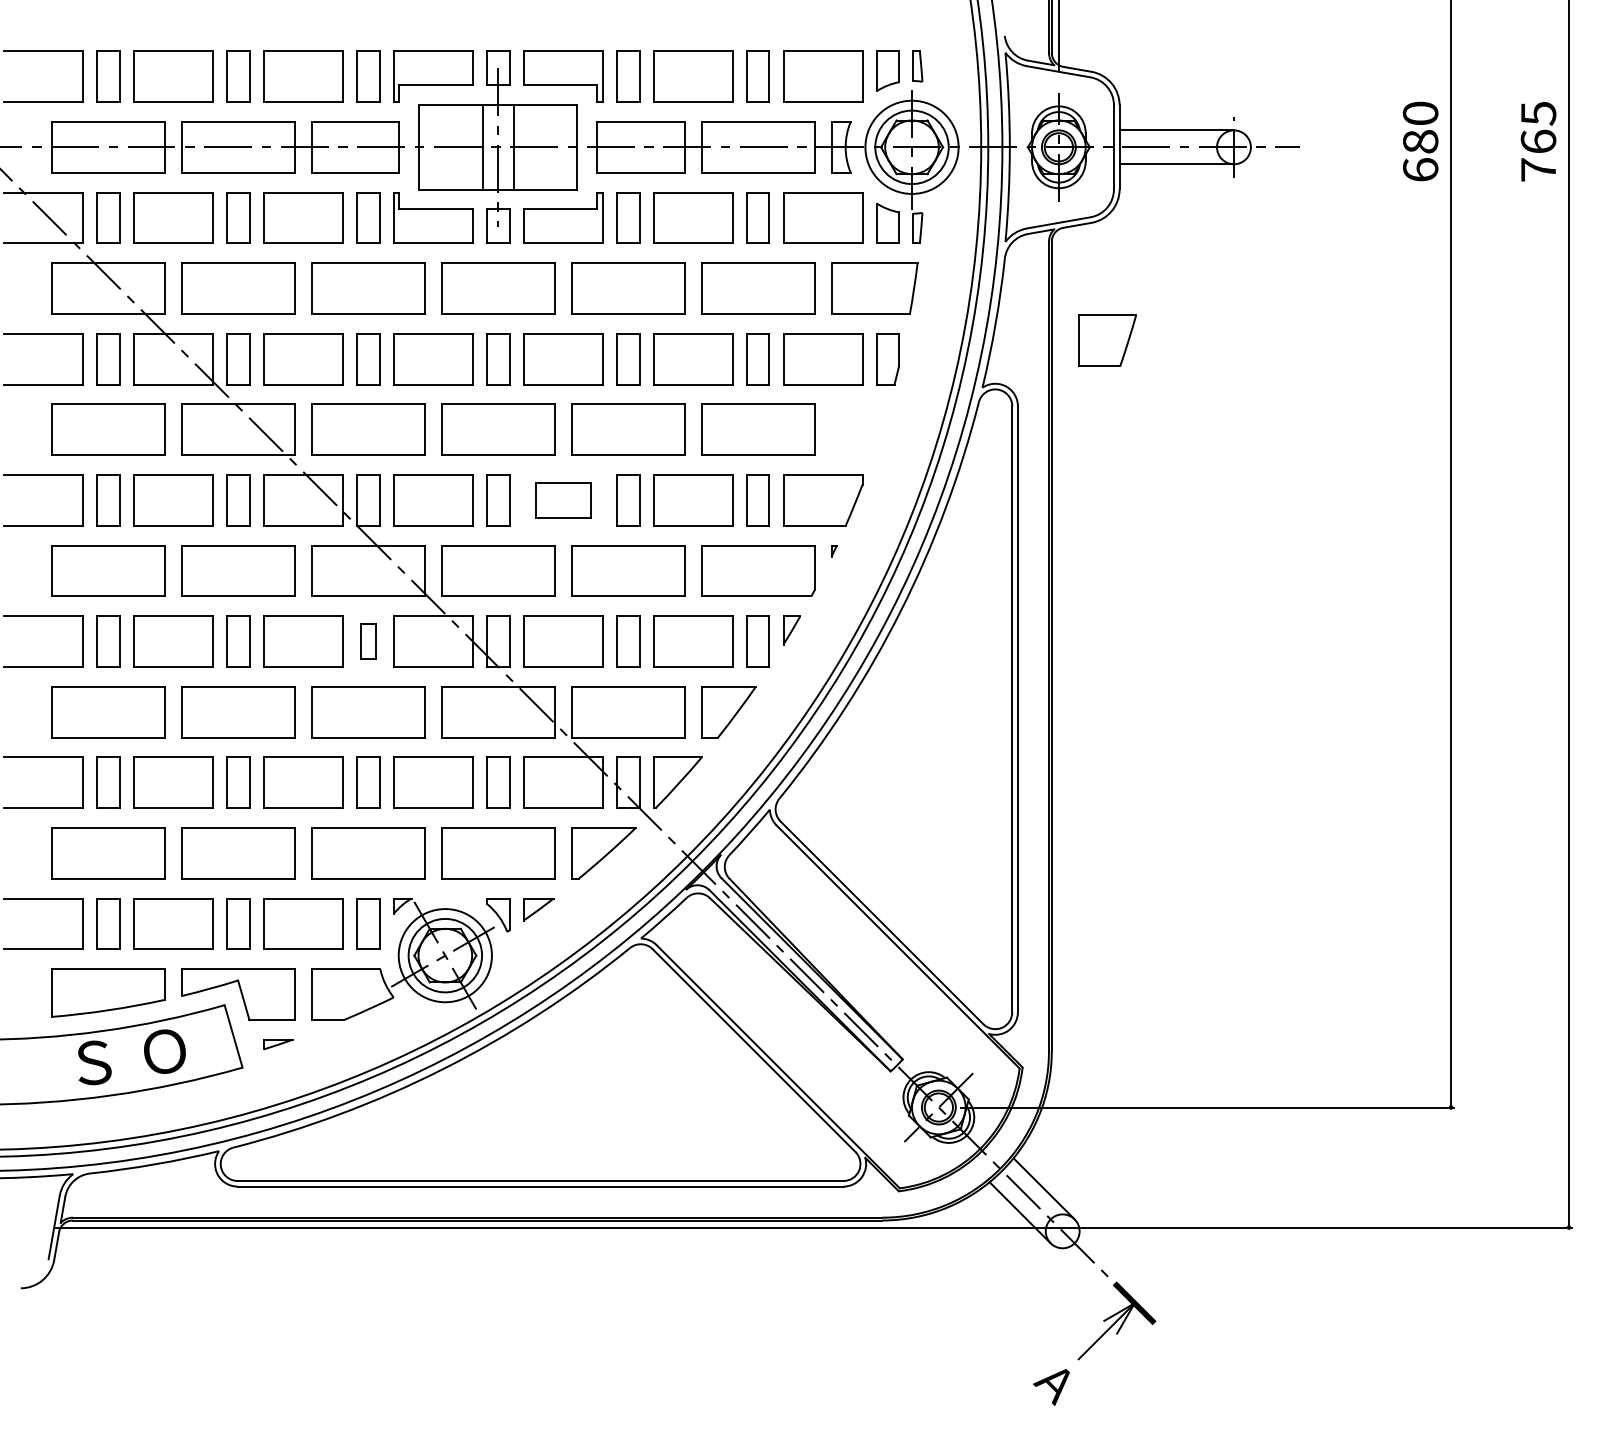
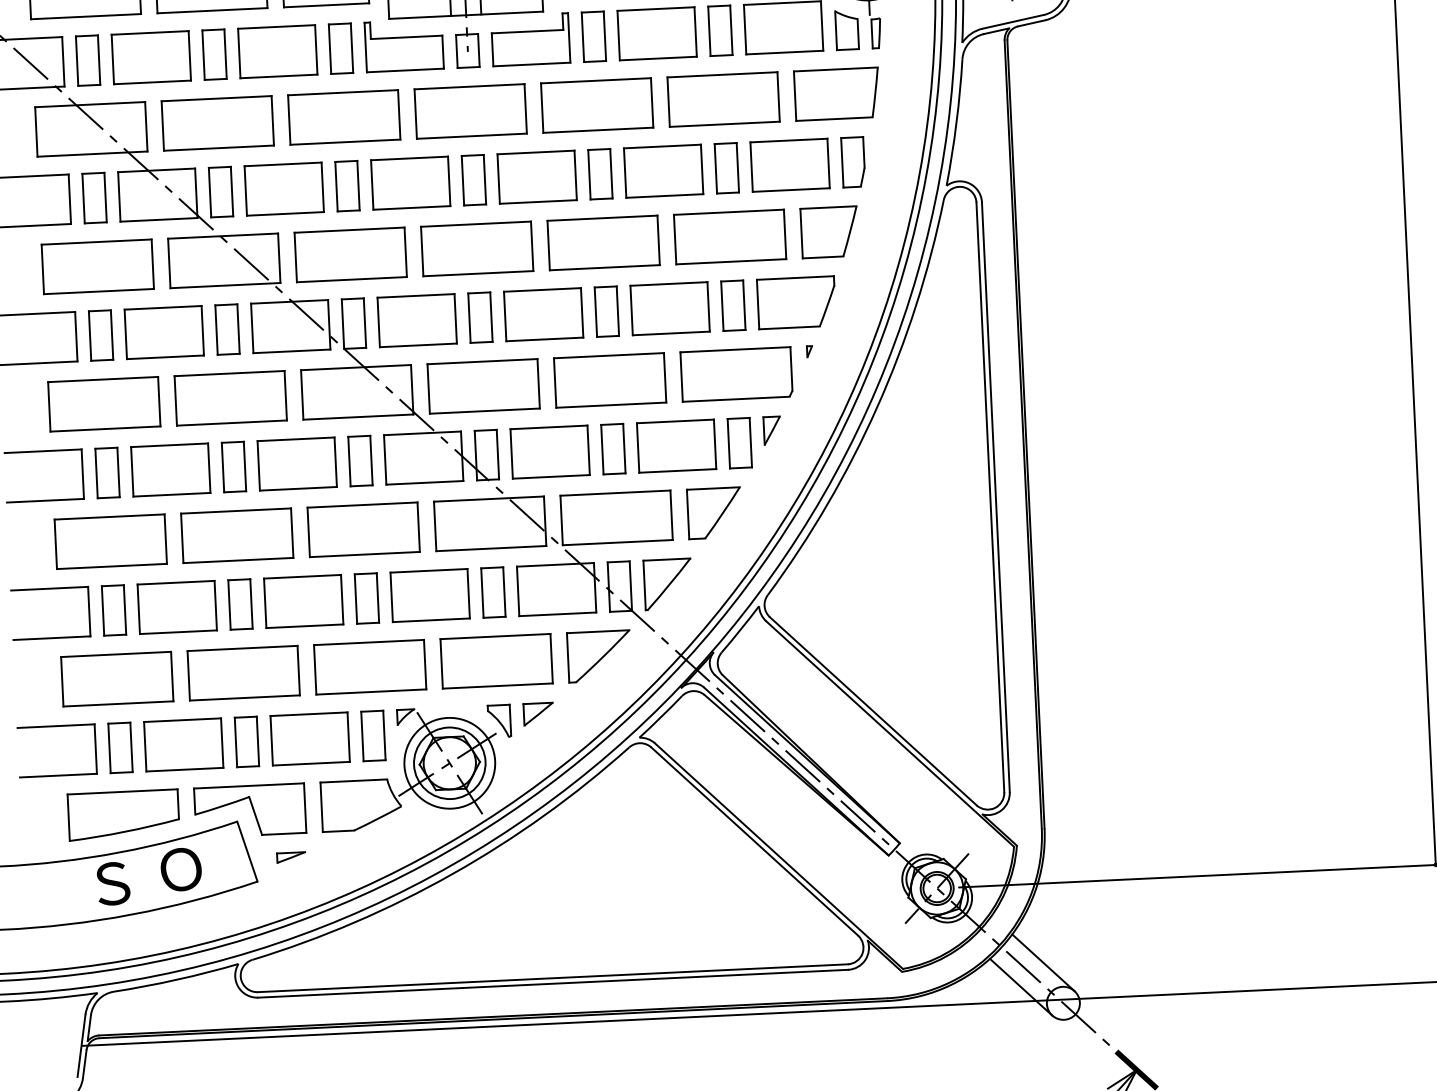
part: (1107, 340) -> (829, 232), moved
part: (563, 500) -> (543, 314), size x1.43
part: (368, 641) -> (360, 461), size x1.43

